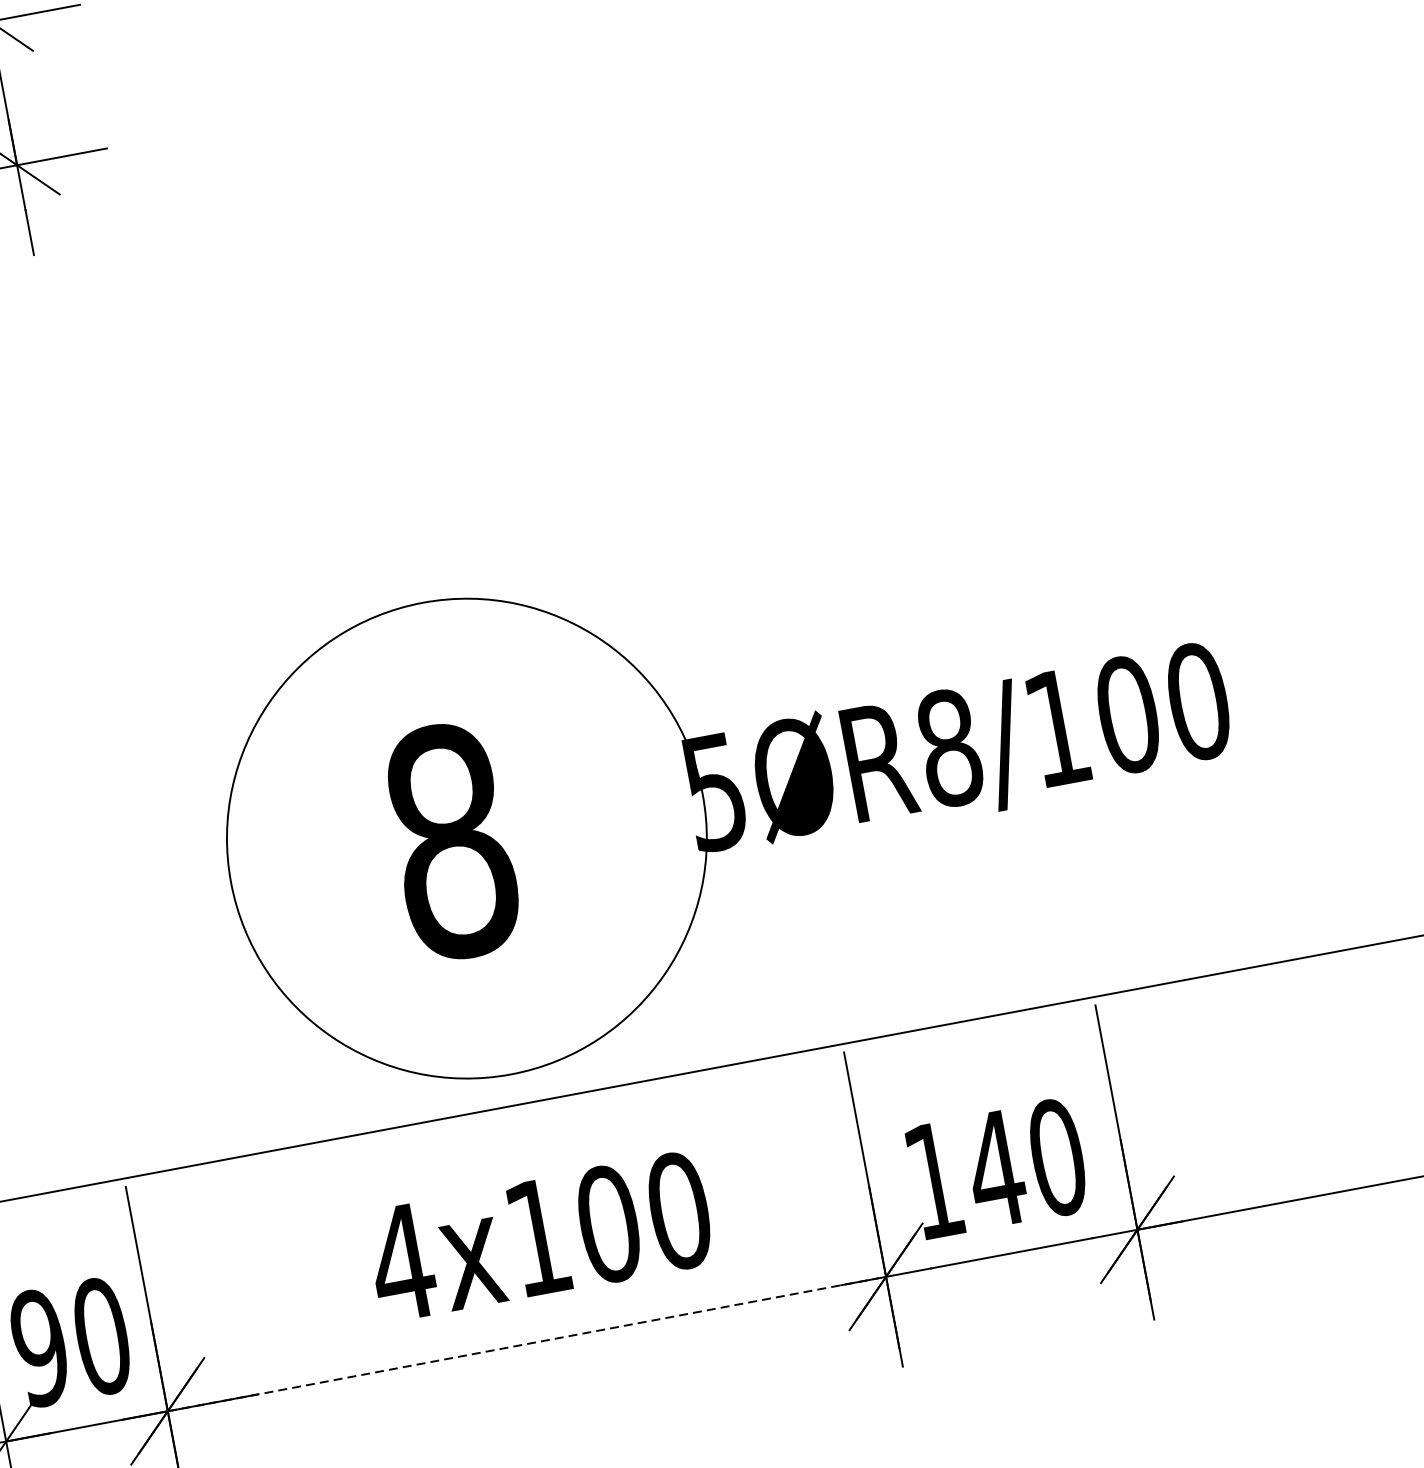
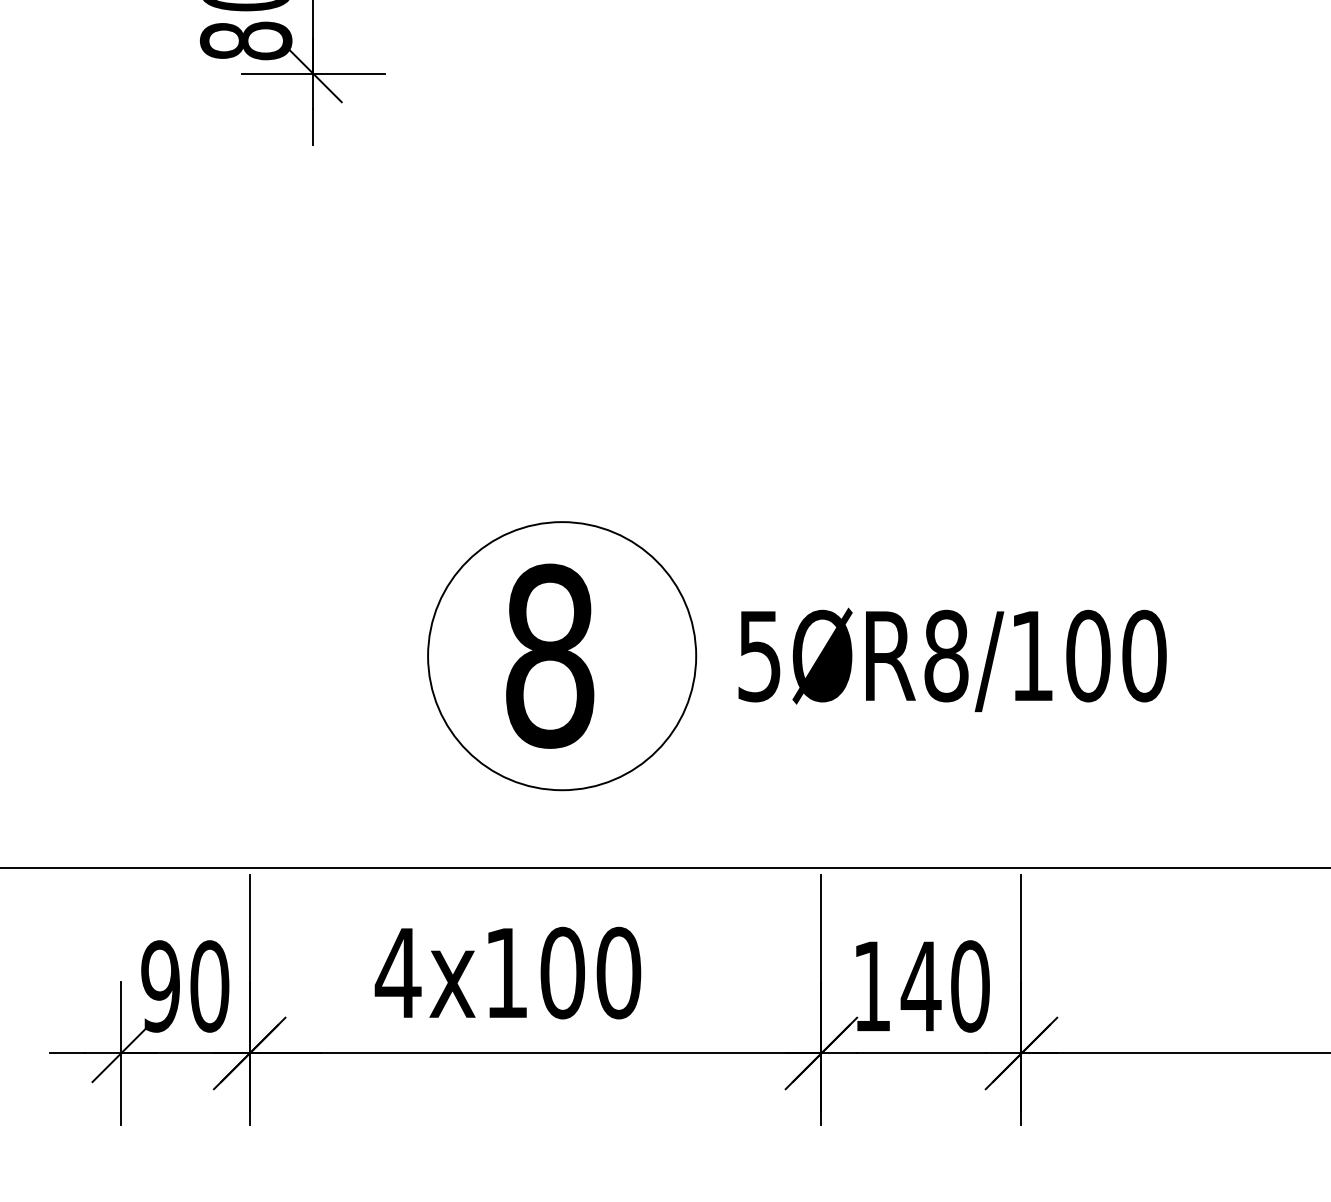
circle: (467, 838) -> (562, 656), size x0.71
text: (539, 1236) -> (507, 972), moved
line: (526, 1344) -> (535, 1053), dashed -> solid

